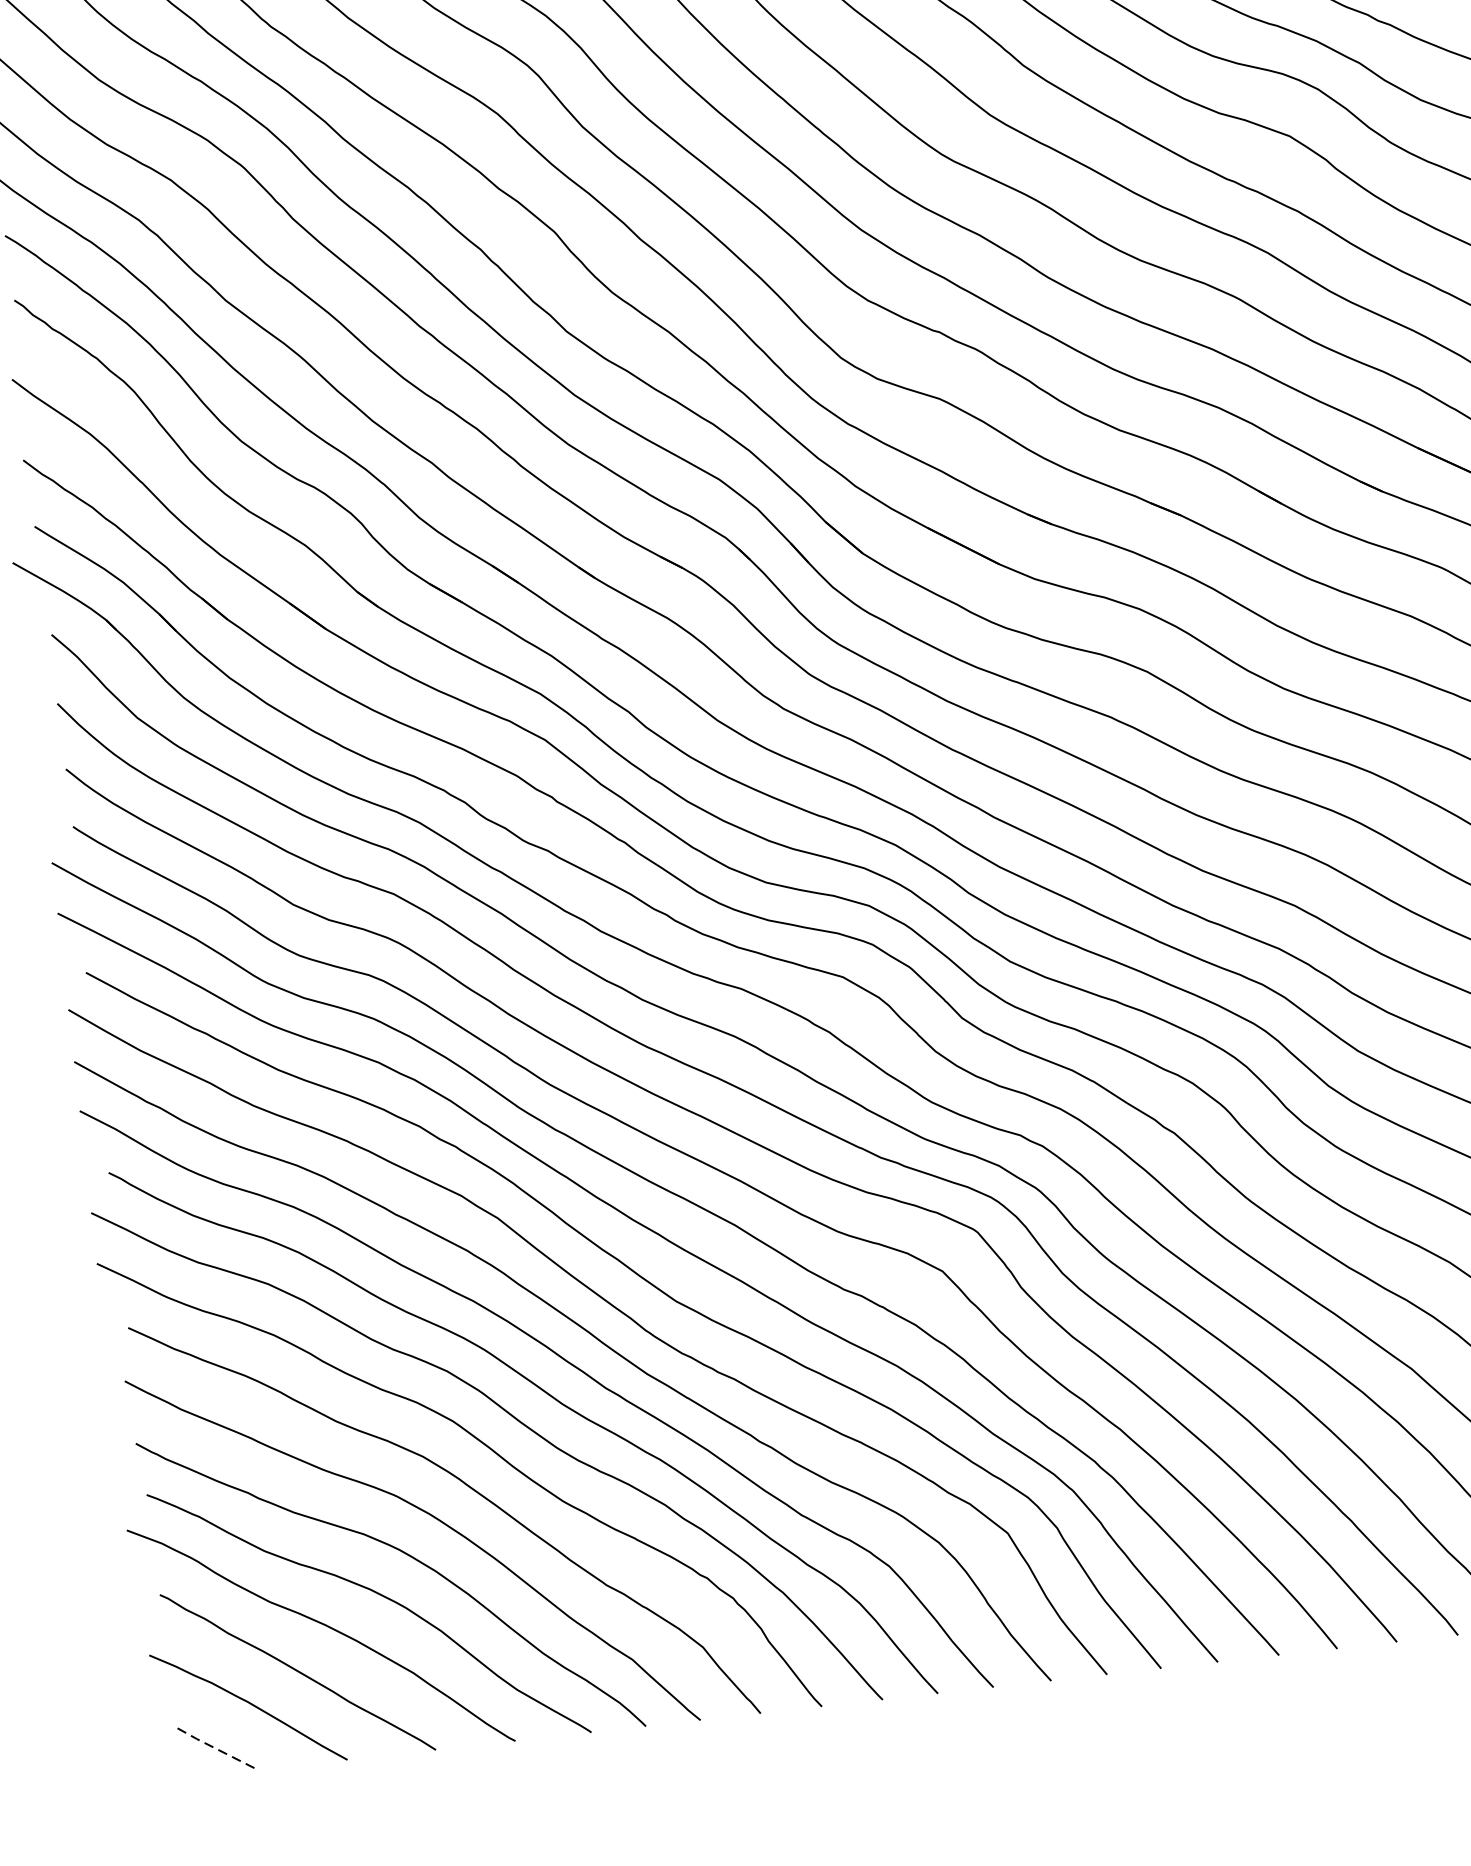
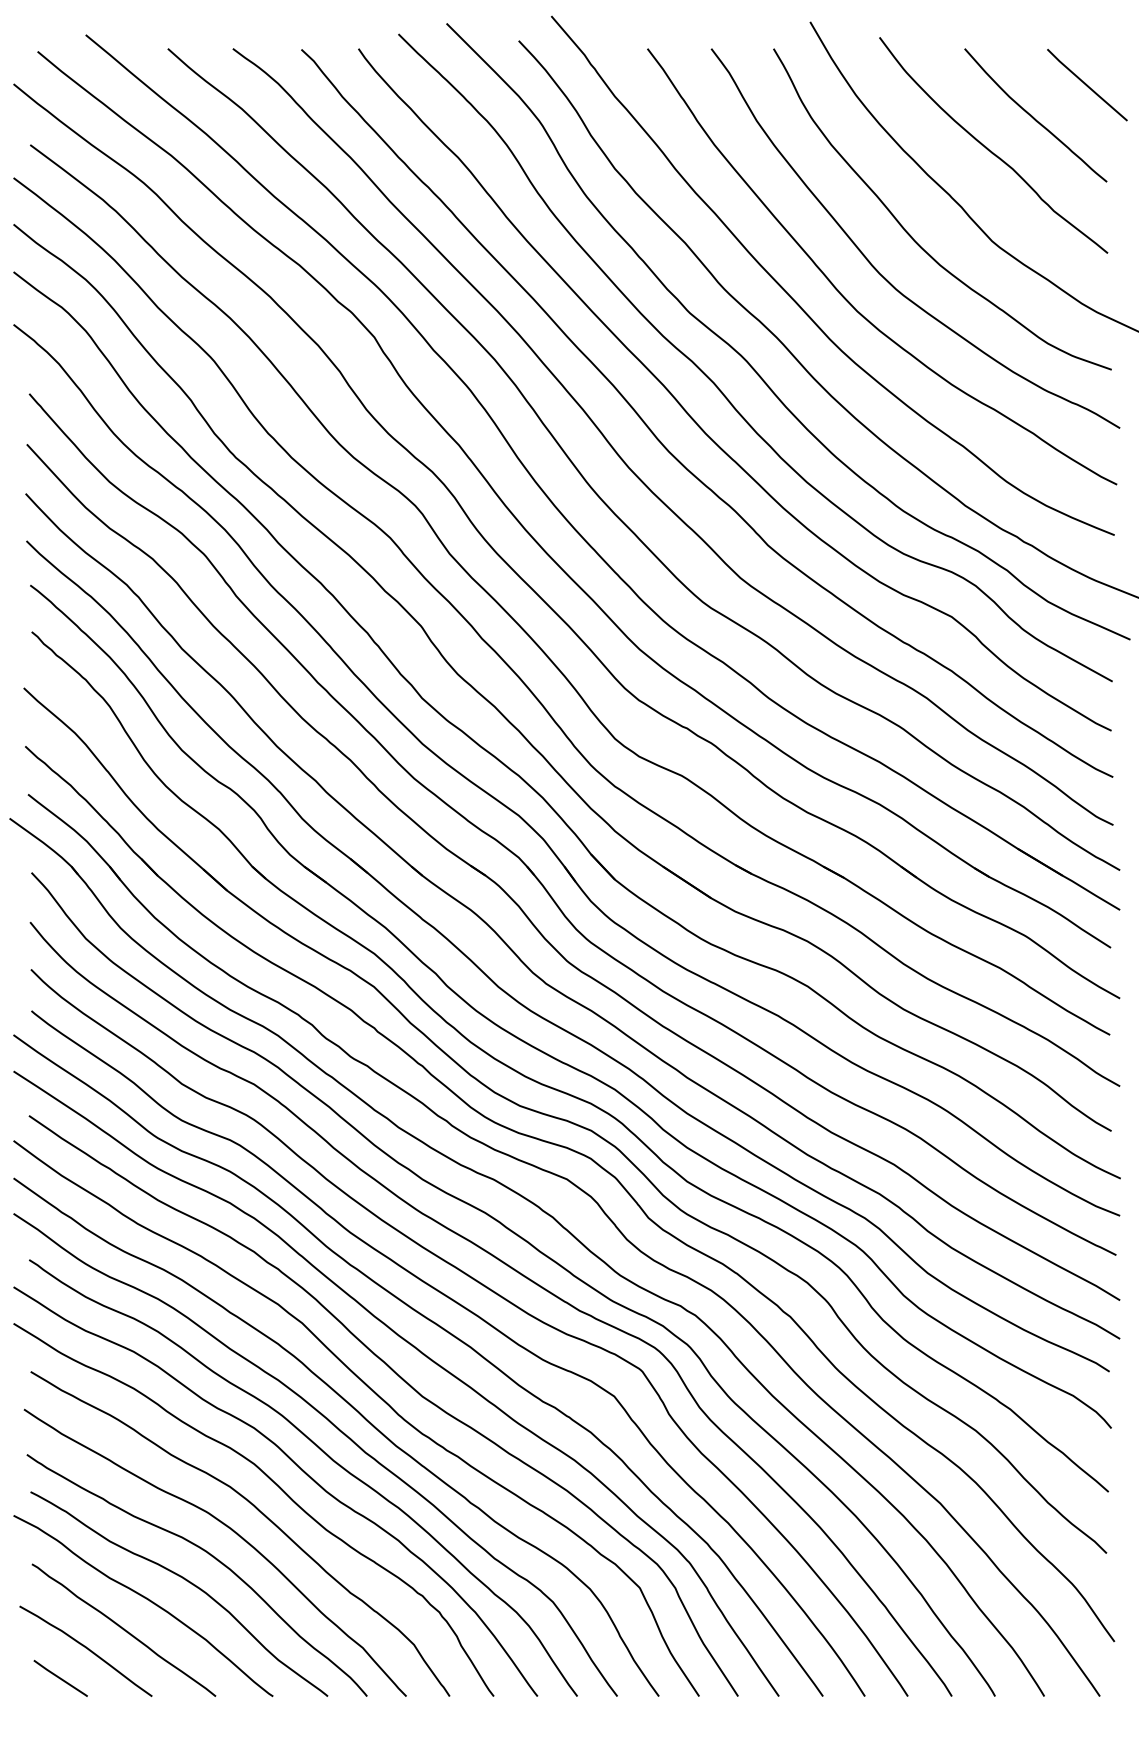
line: (217, 1749) -> (60, 1678), dashed -> solid

